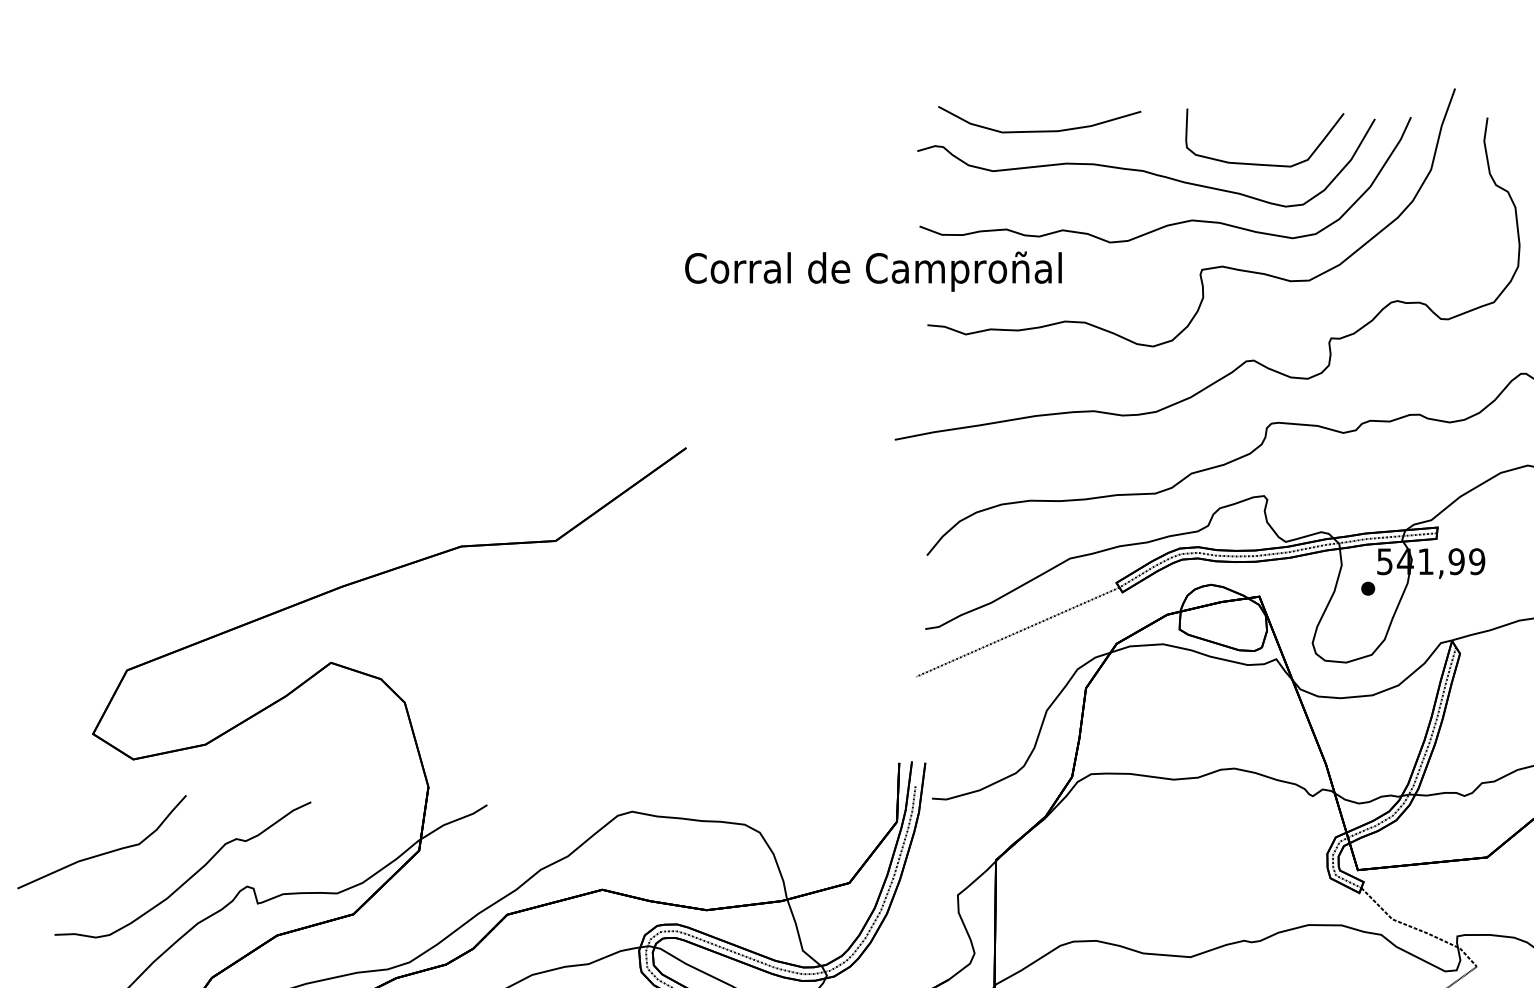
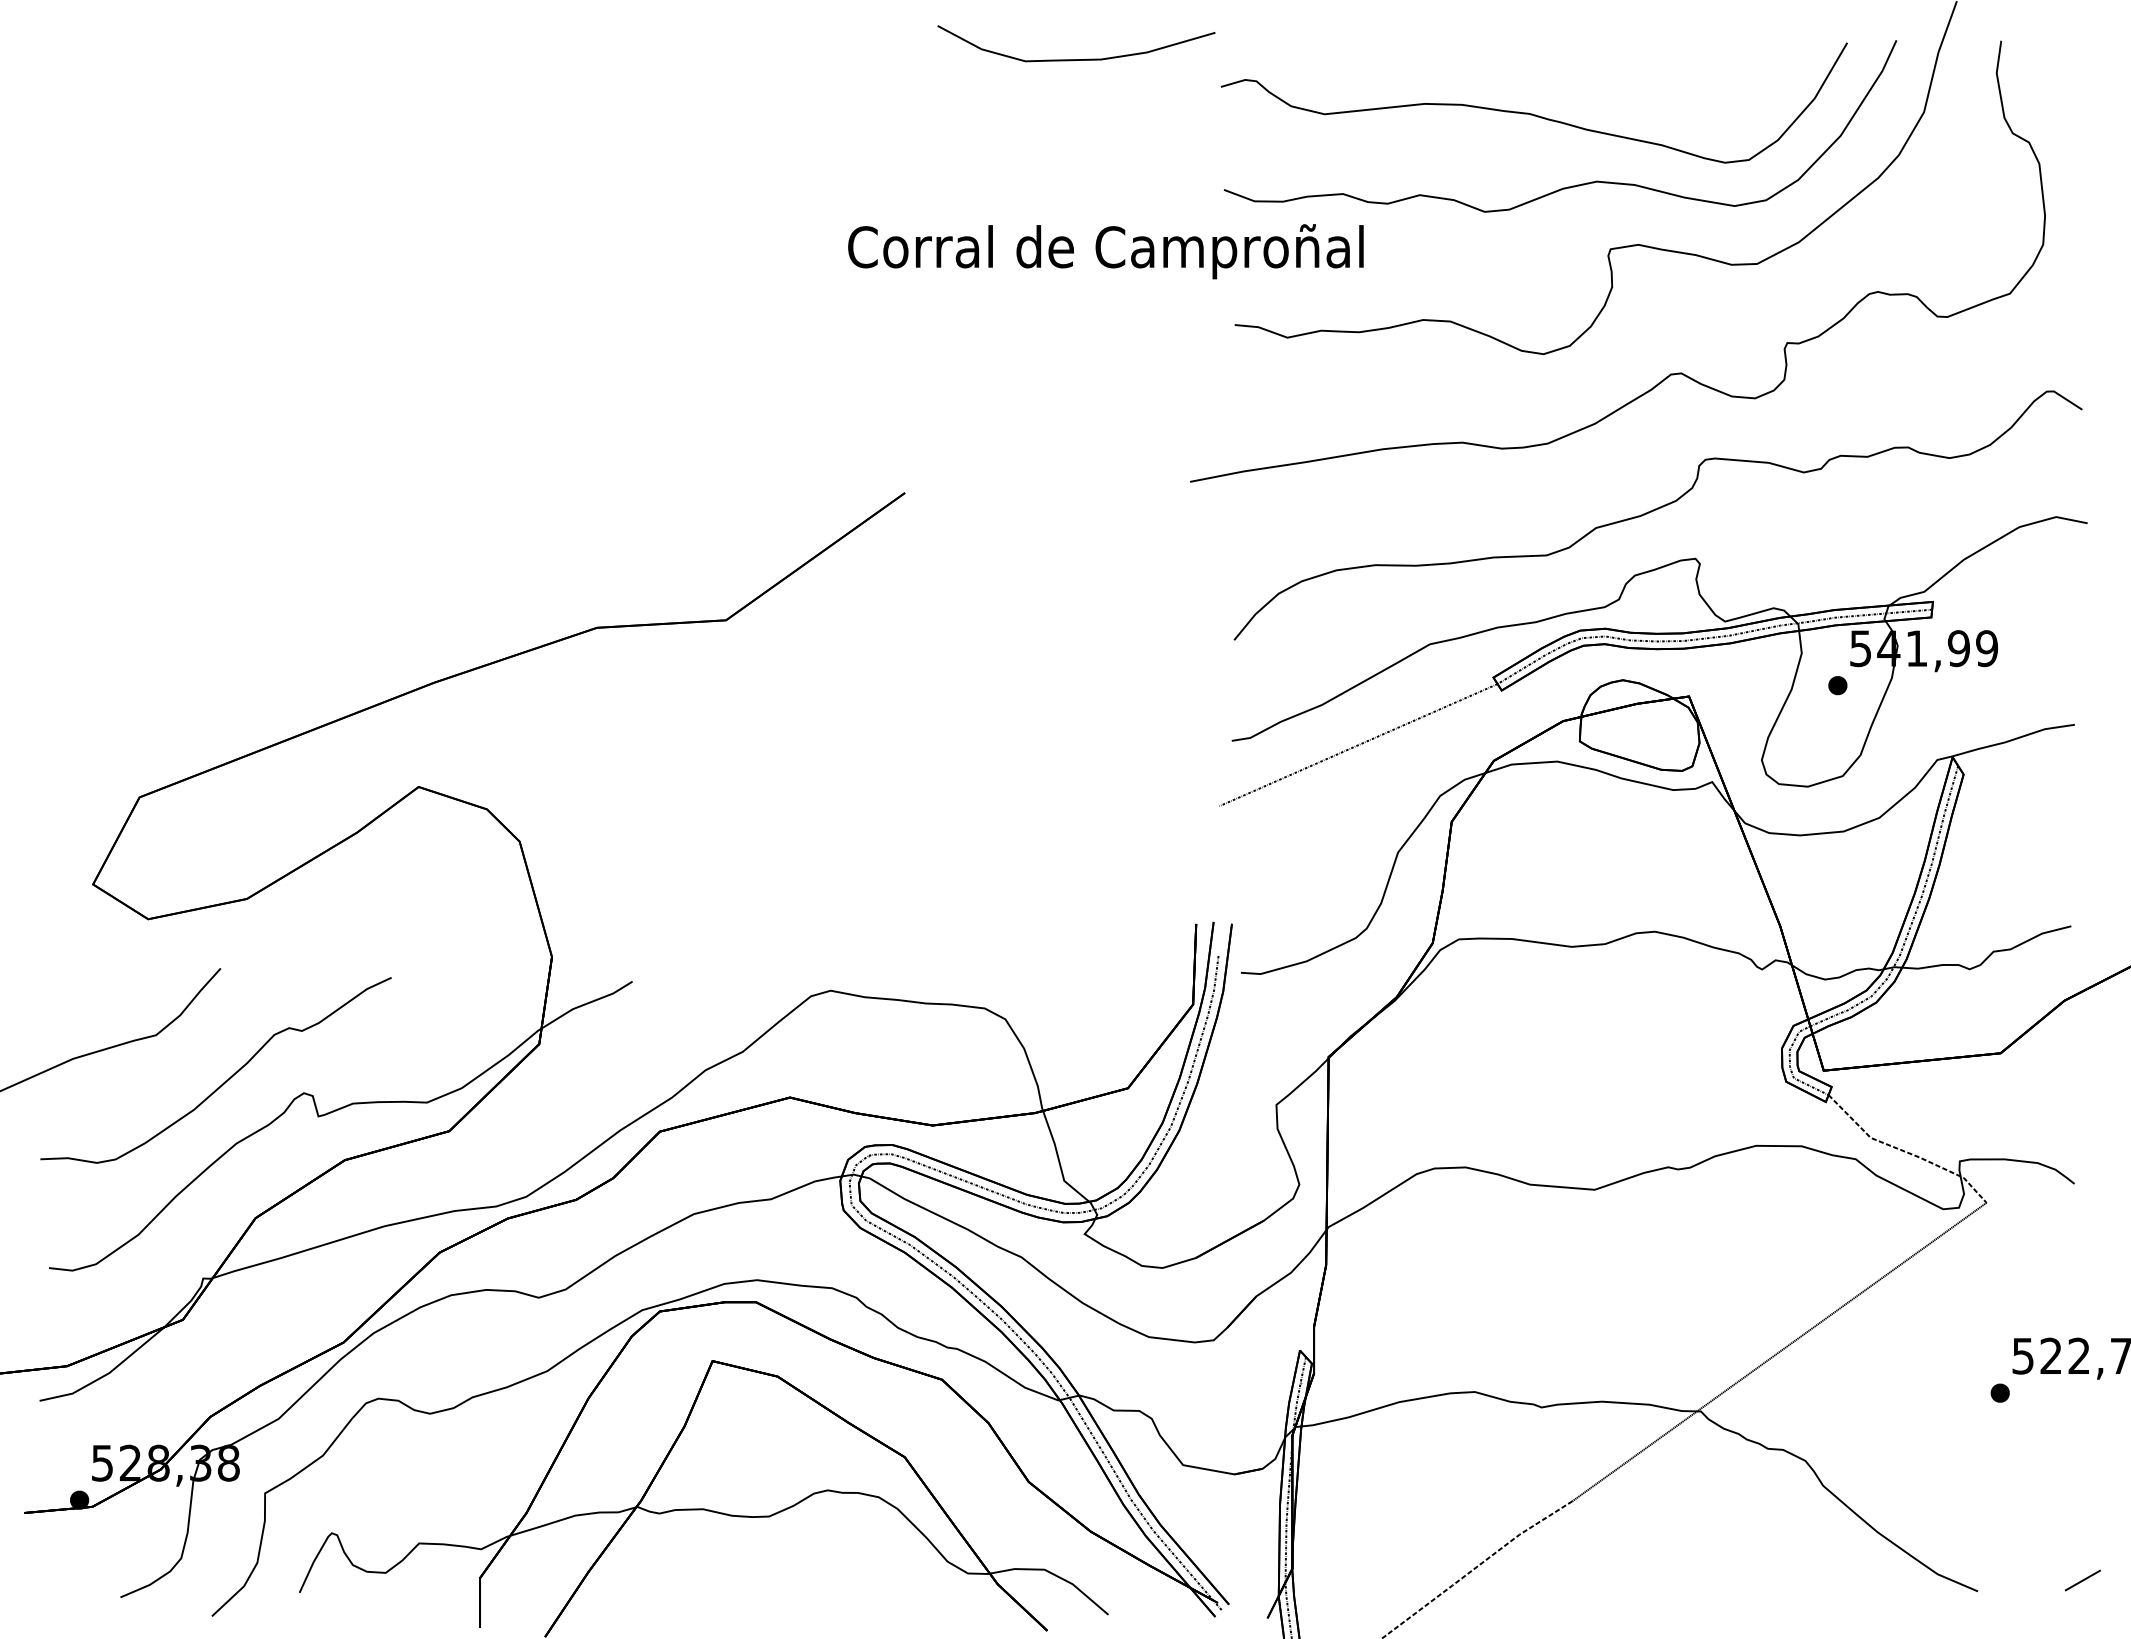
curve: (1039, 131) -> (1076, 59), moved
curve: (1263, 164) -> (1694, 104), removed
text: (873, 271) -> (1105, 251), moved

